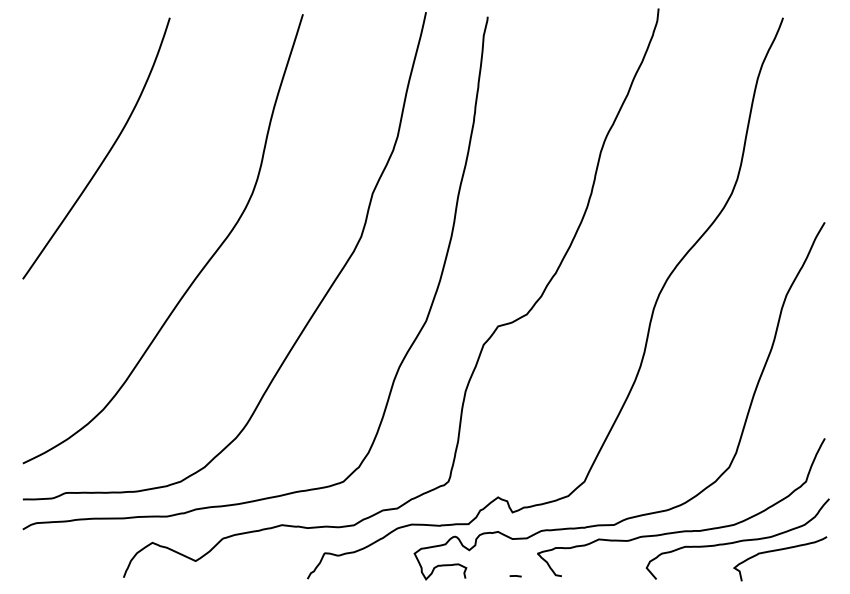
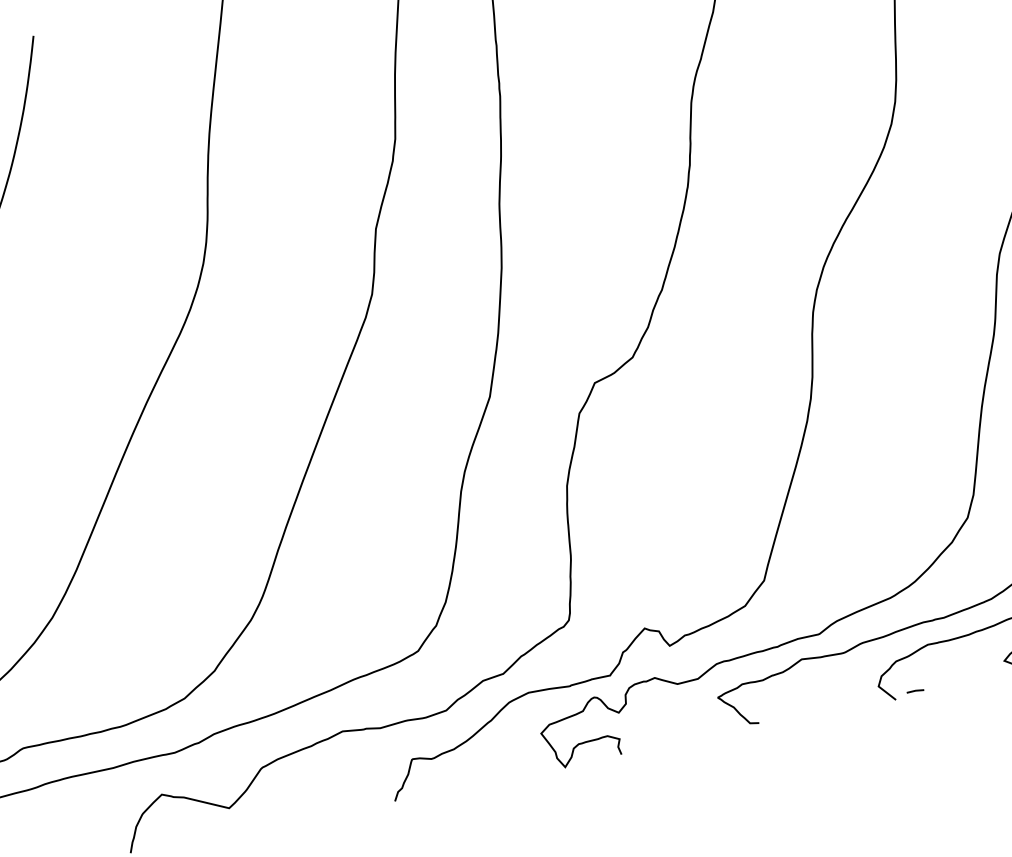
line: (515, 576) -> (915, 691), moved

